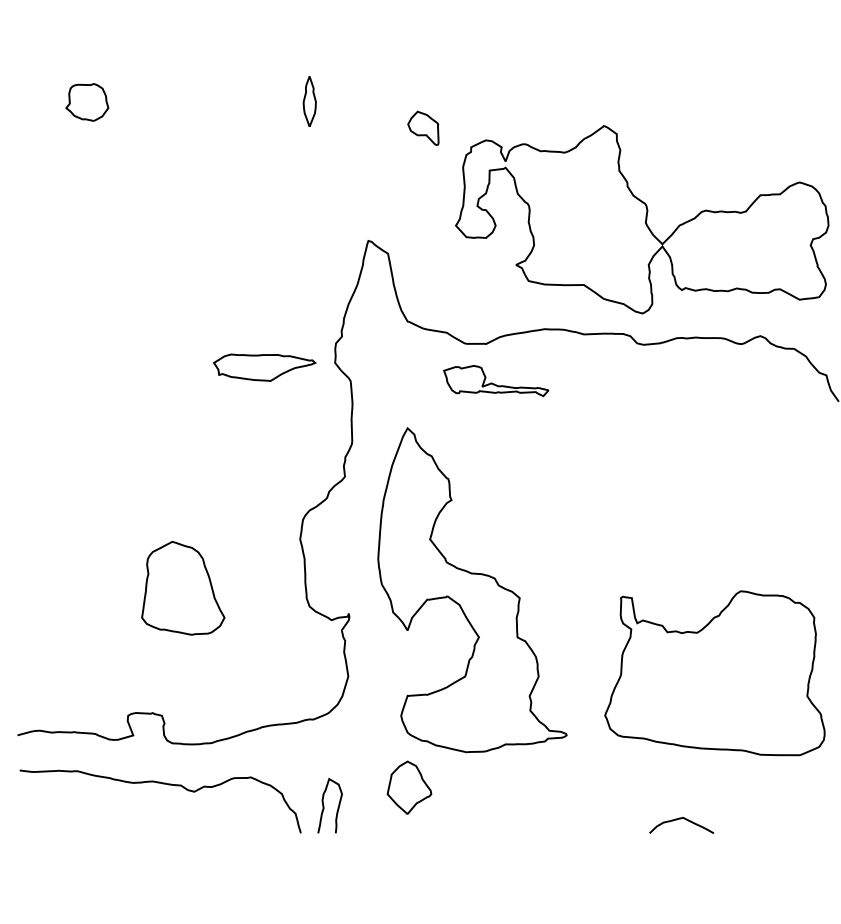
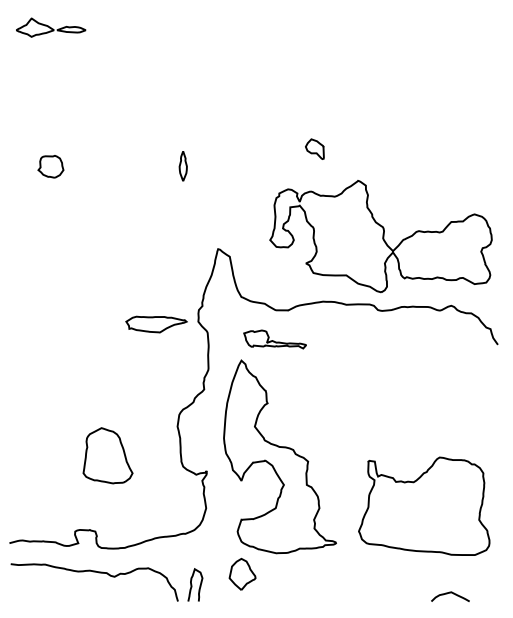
part: (422, 127) -> (314, 148), moved
part: (495, 381) -> (274, 339), moved
curve: (681, 819) -> (450, 593), moved

